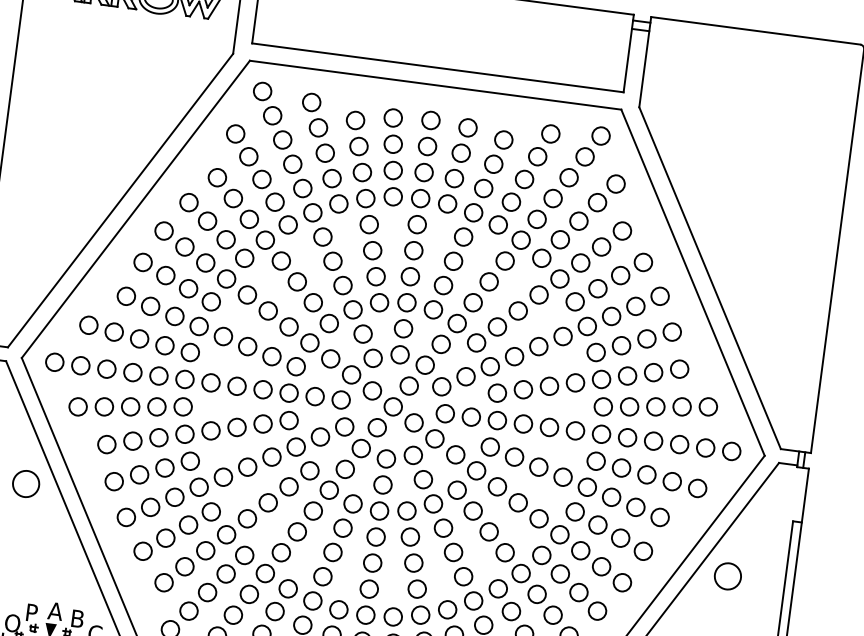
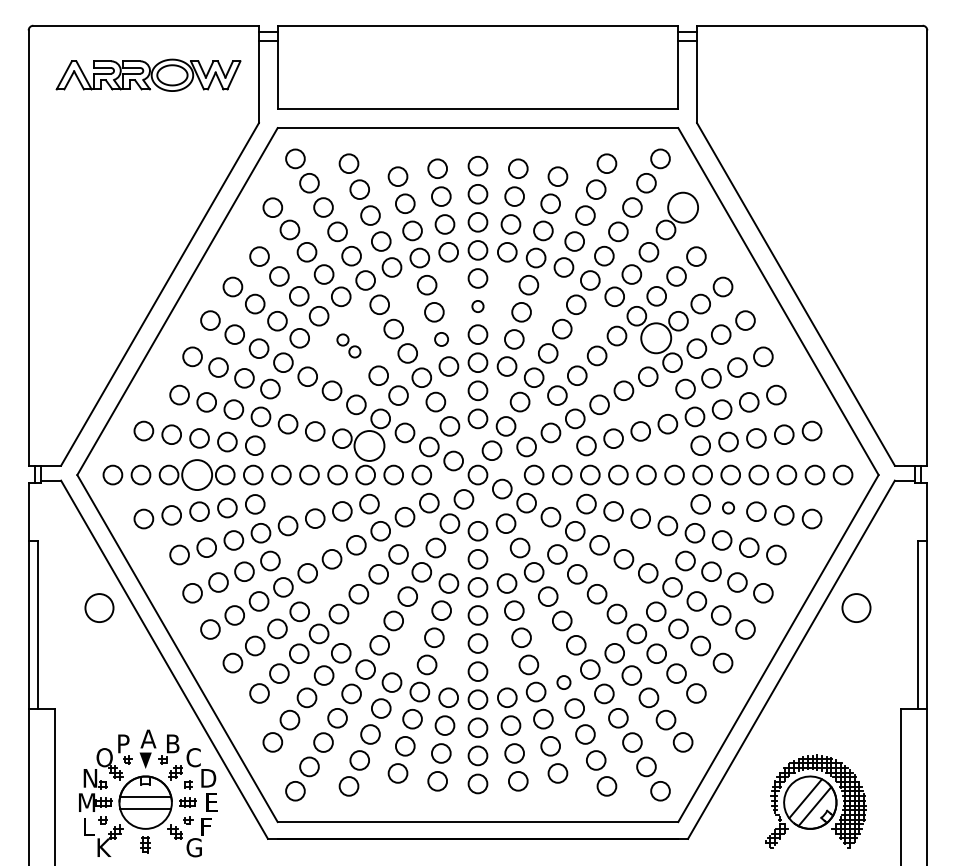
circle: (615, 183) -> (682, 207), size x1.6
circle: (413, 250) -> (477, 306), size x0.6
part: (289, 270) -> (348, 345), size x0.6
circle: (375, 276) -> (441, 339), size x0.7
circle: (574, 301) -> (655, 337), size x1.6
circle: (296, 366) -> (369, 445), size x1.6
circle: (132, 372) -> (196, 474), size x1.6
circle: (621, 467) -> (728, 507), size x0.6
circle: (447, 609) -> (563, 682), size x0.7

